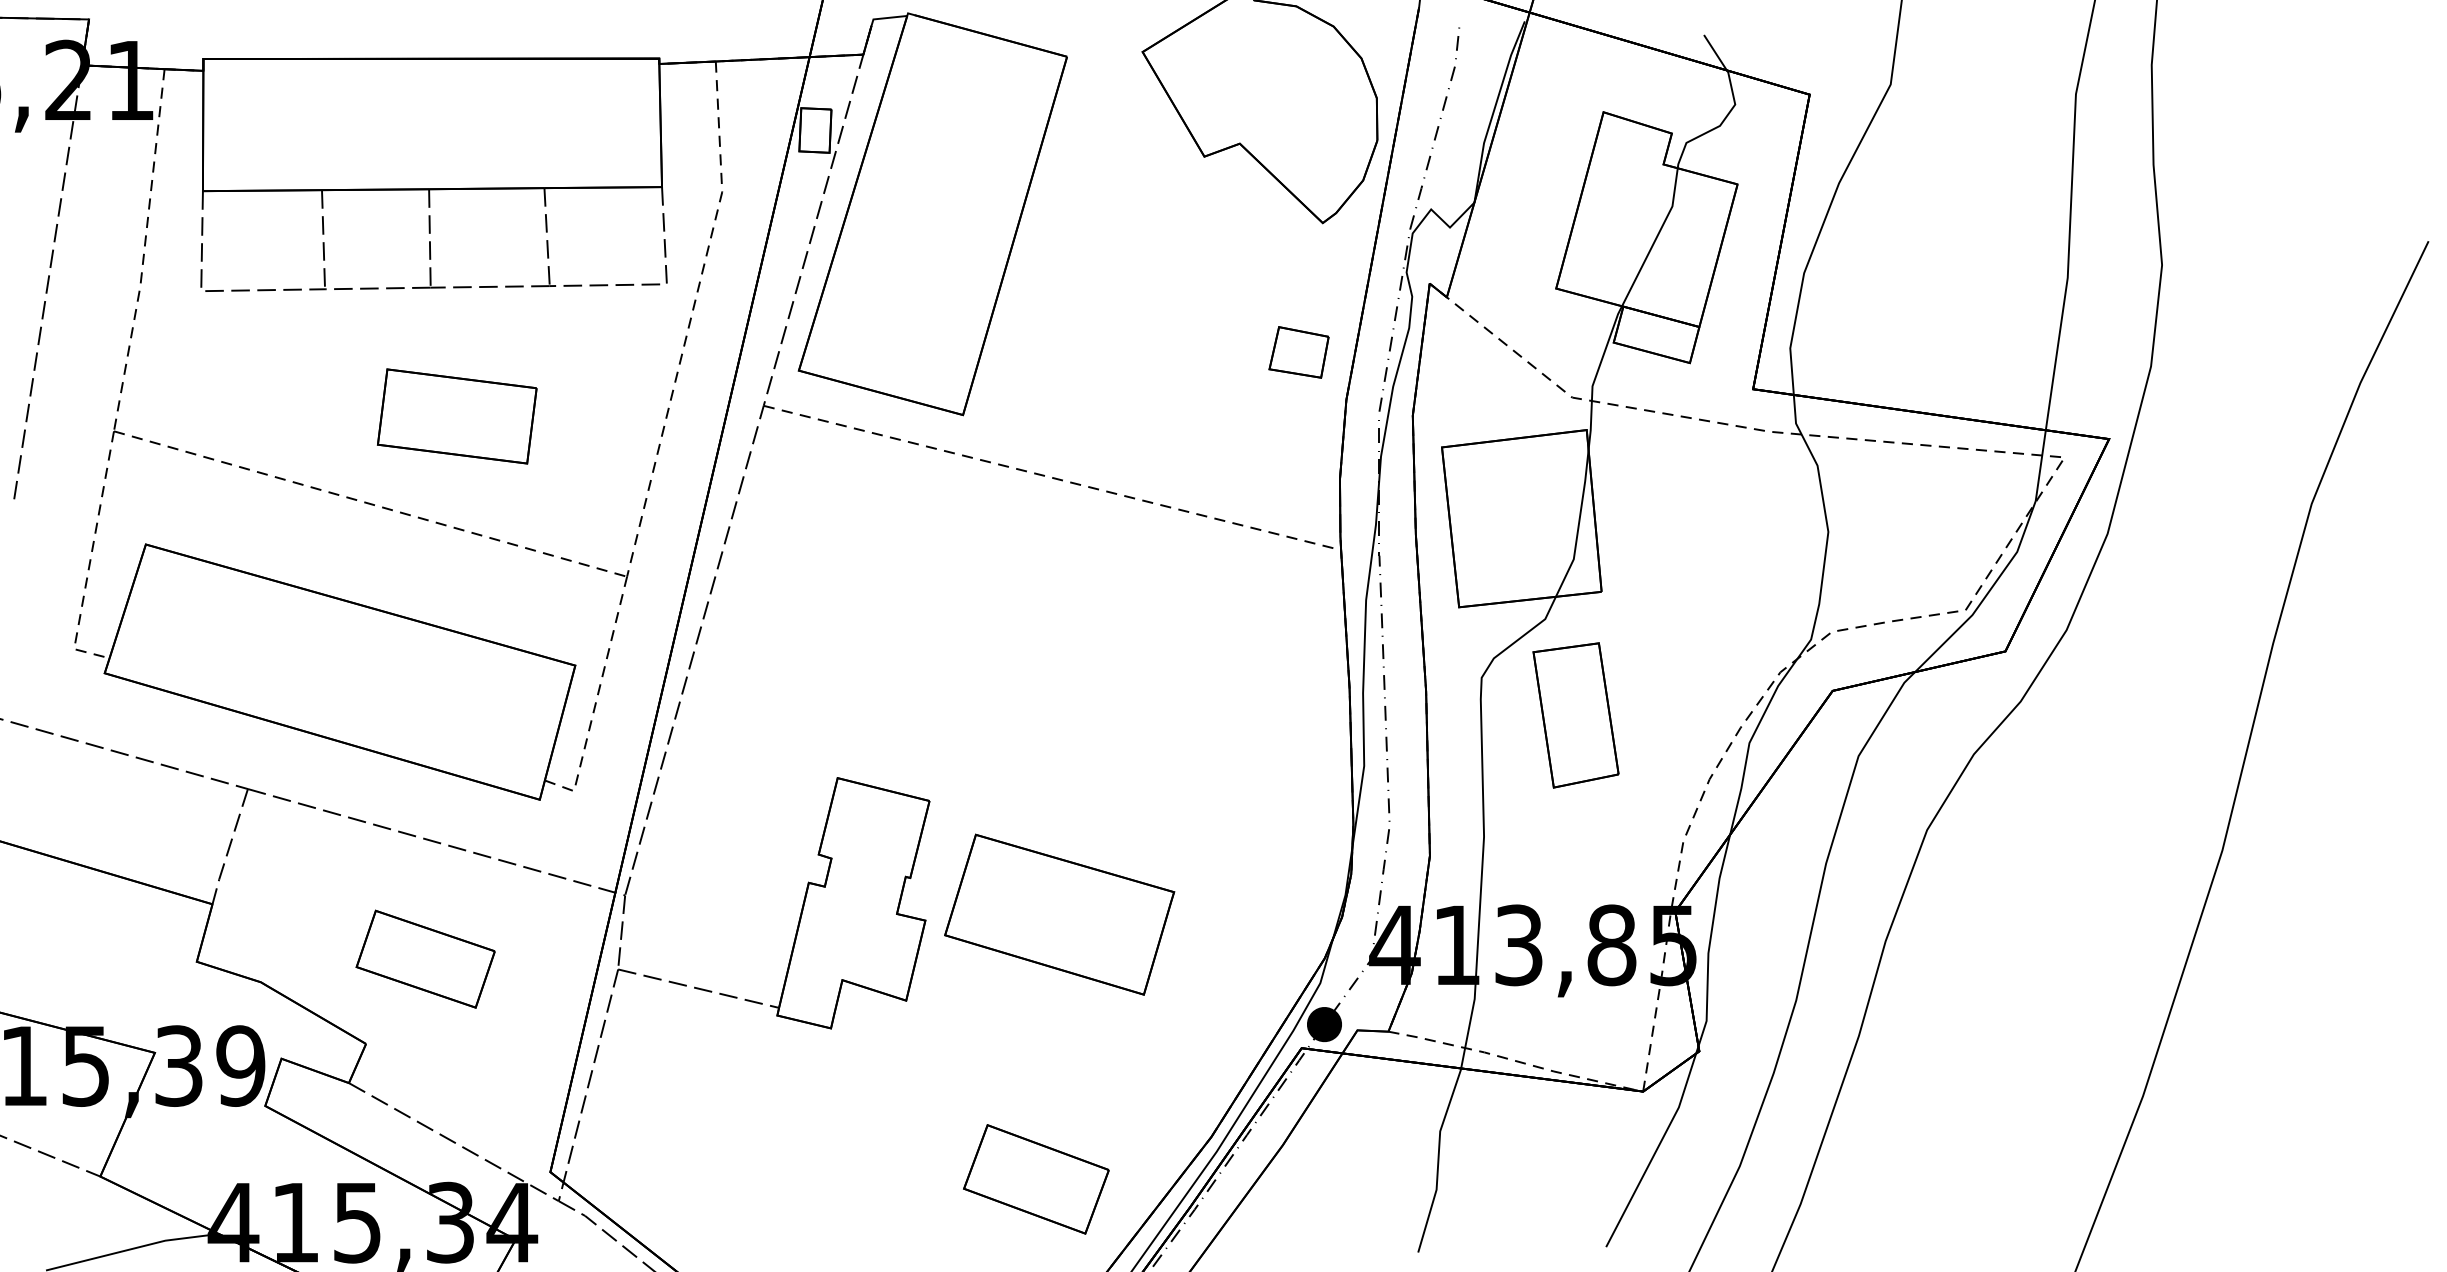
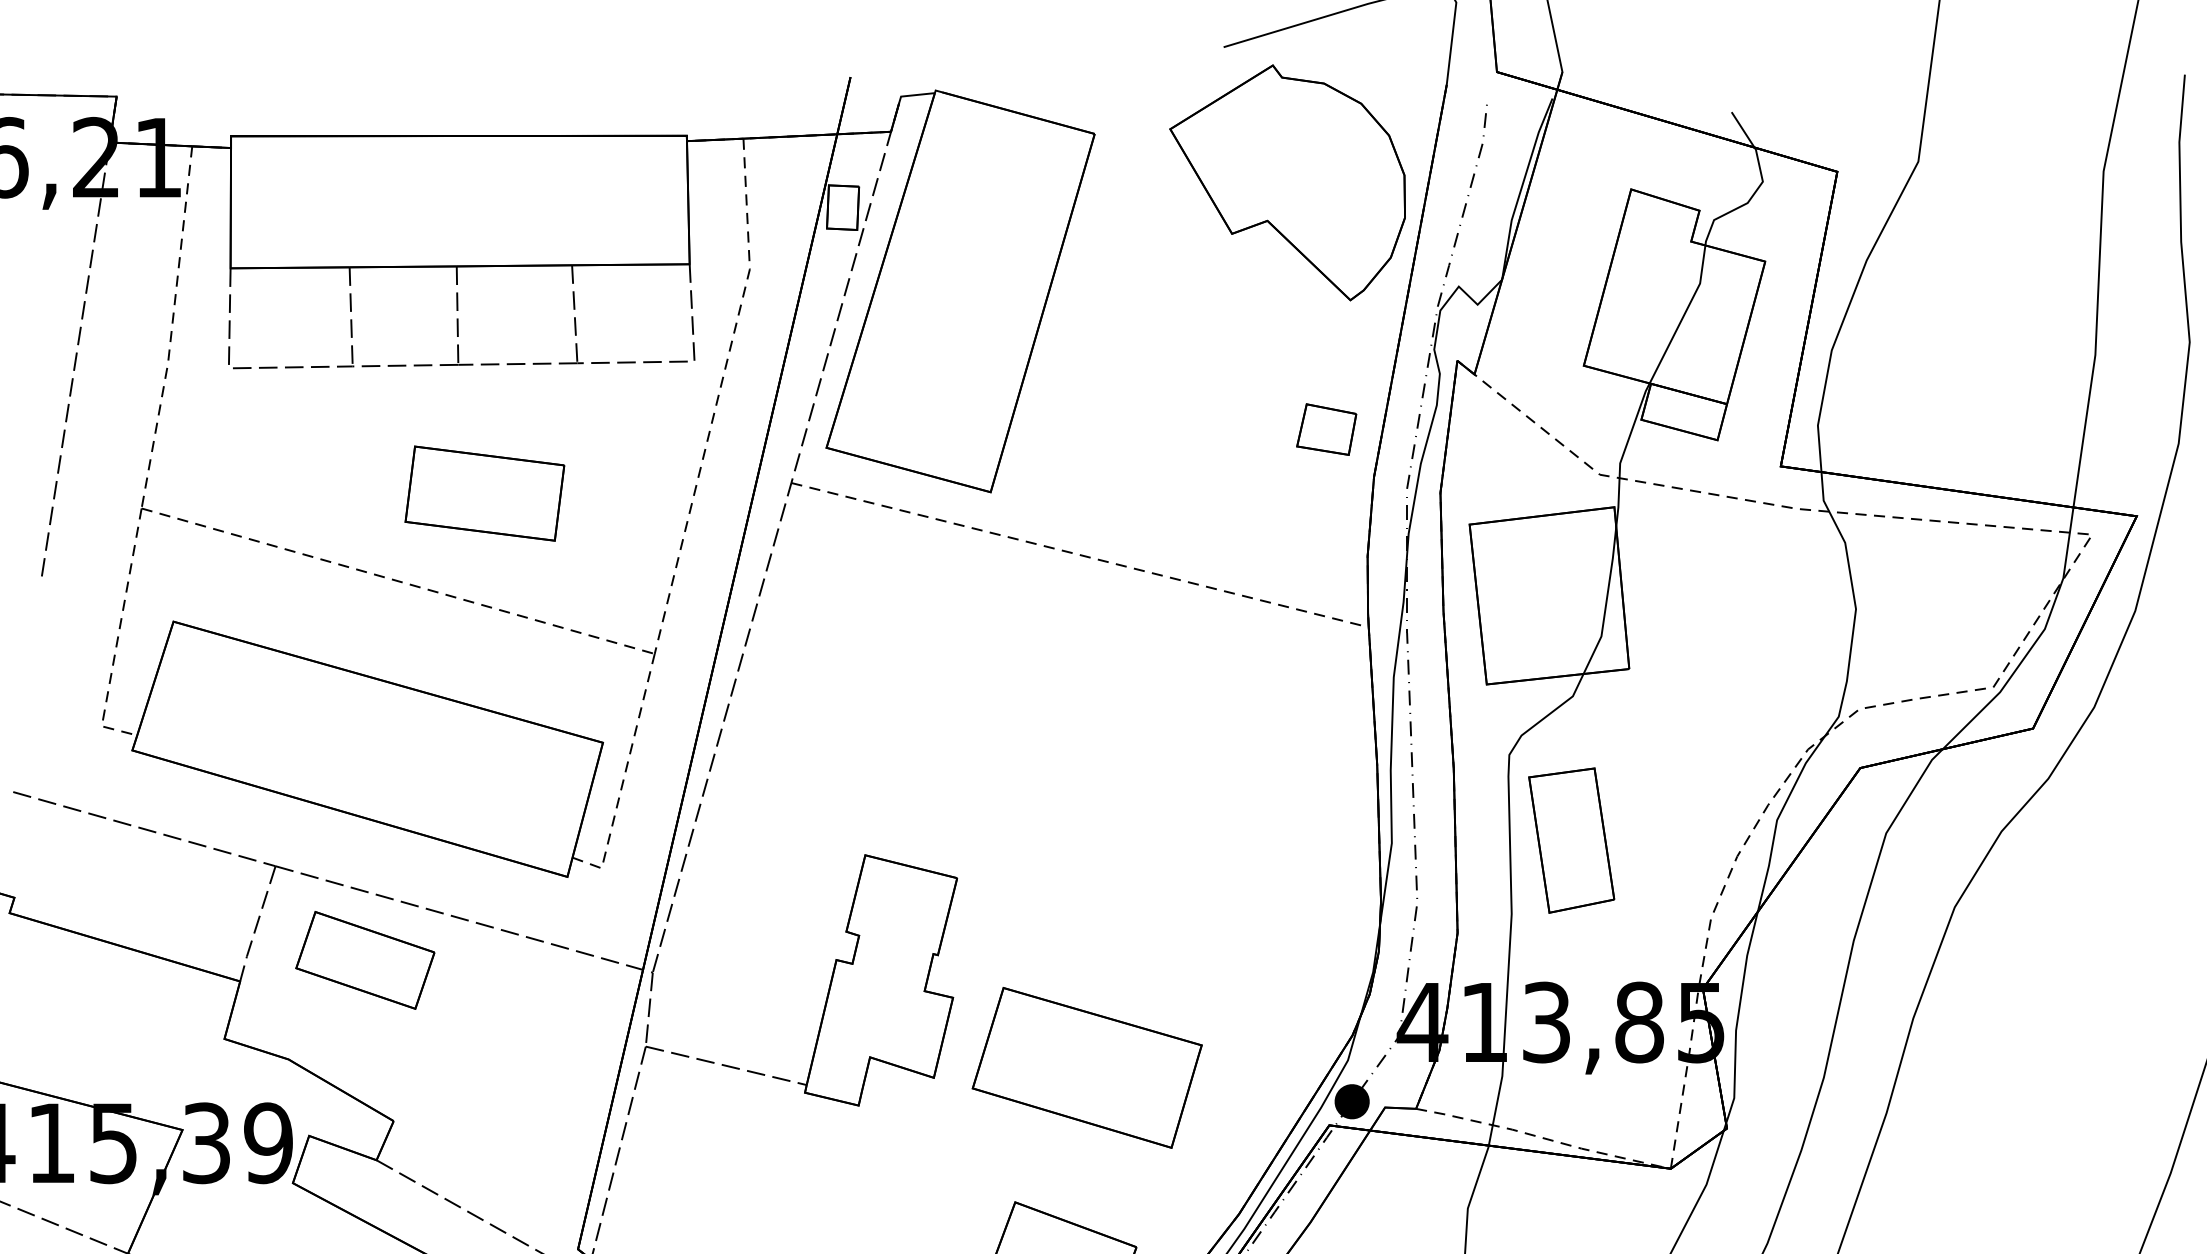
part: (1575, 715) -> (1571, 840), moved
part: (1059, 914) -> (1087, 1067), moved
part: (425, 958) -> (365, 959), moved

